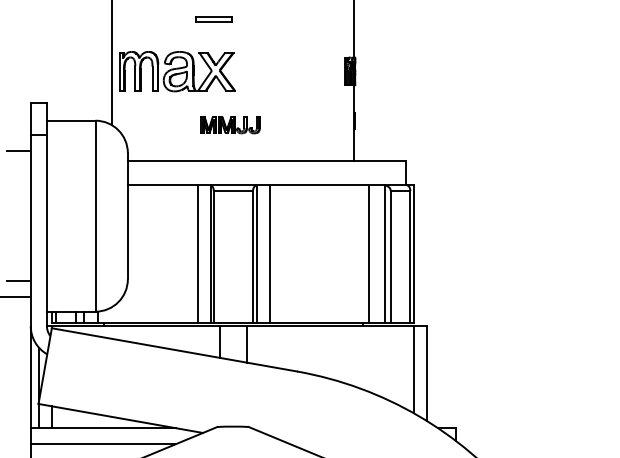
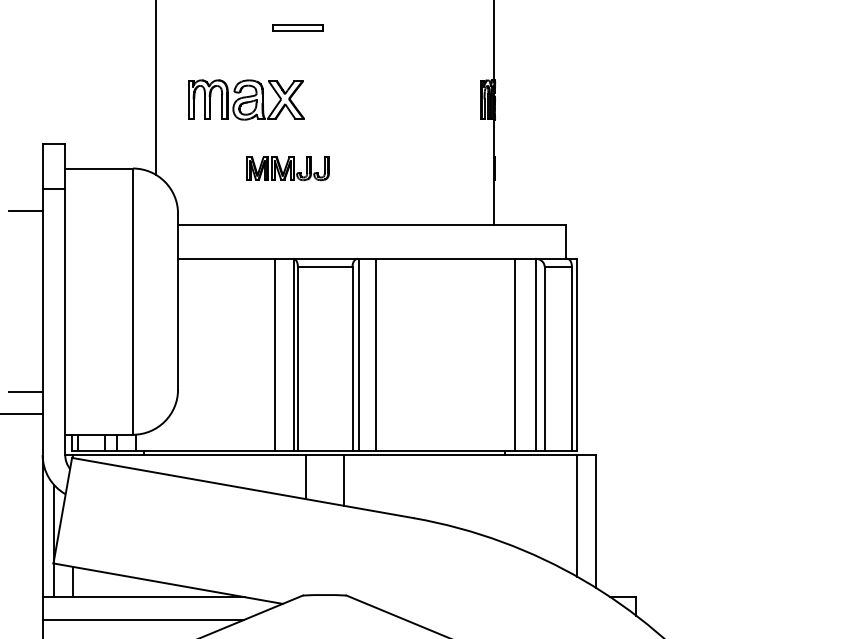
part: (176, 71) -> (246, 99), size x0.71
part: (230, 125) -> (287, 168), moved

